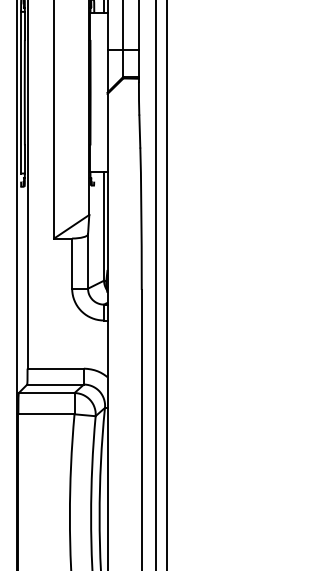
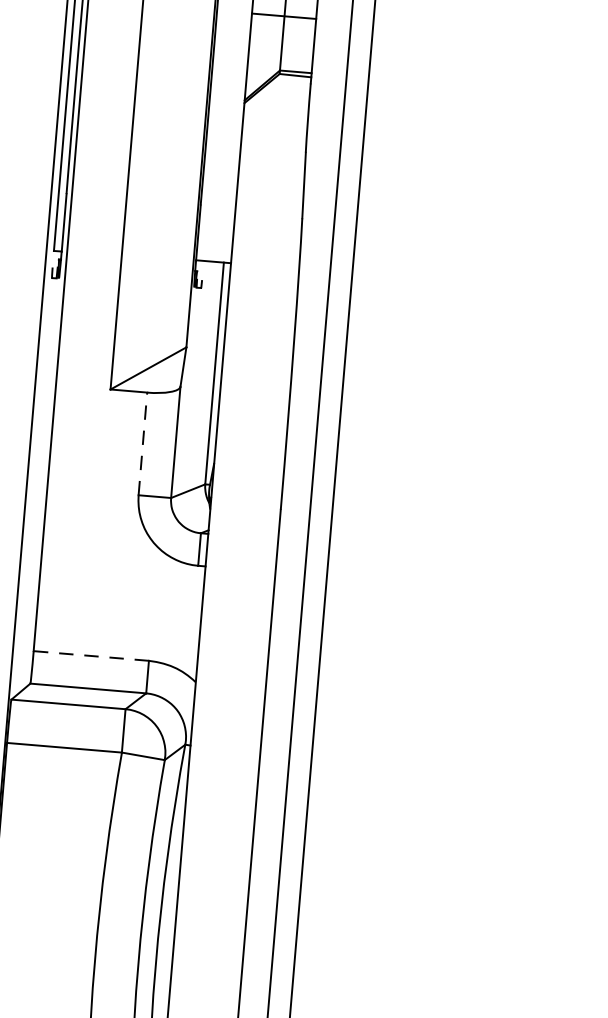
line: (72, 263) -> (143, 443), solid -> dashed
line: (55, 368) -> (90, 655), solid -> dashed

